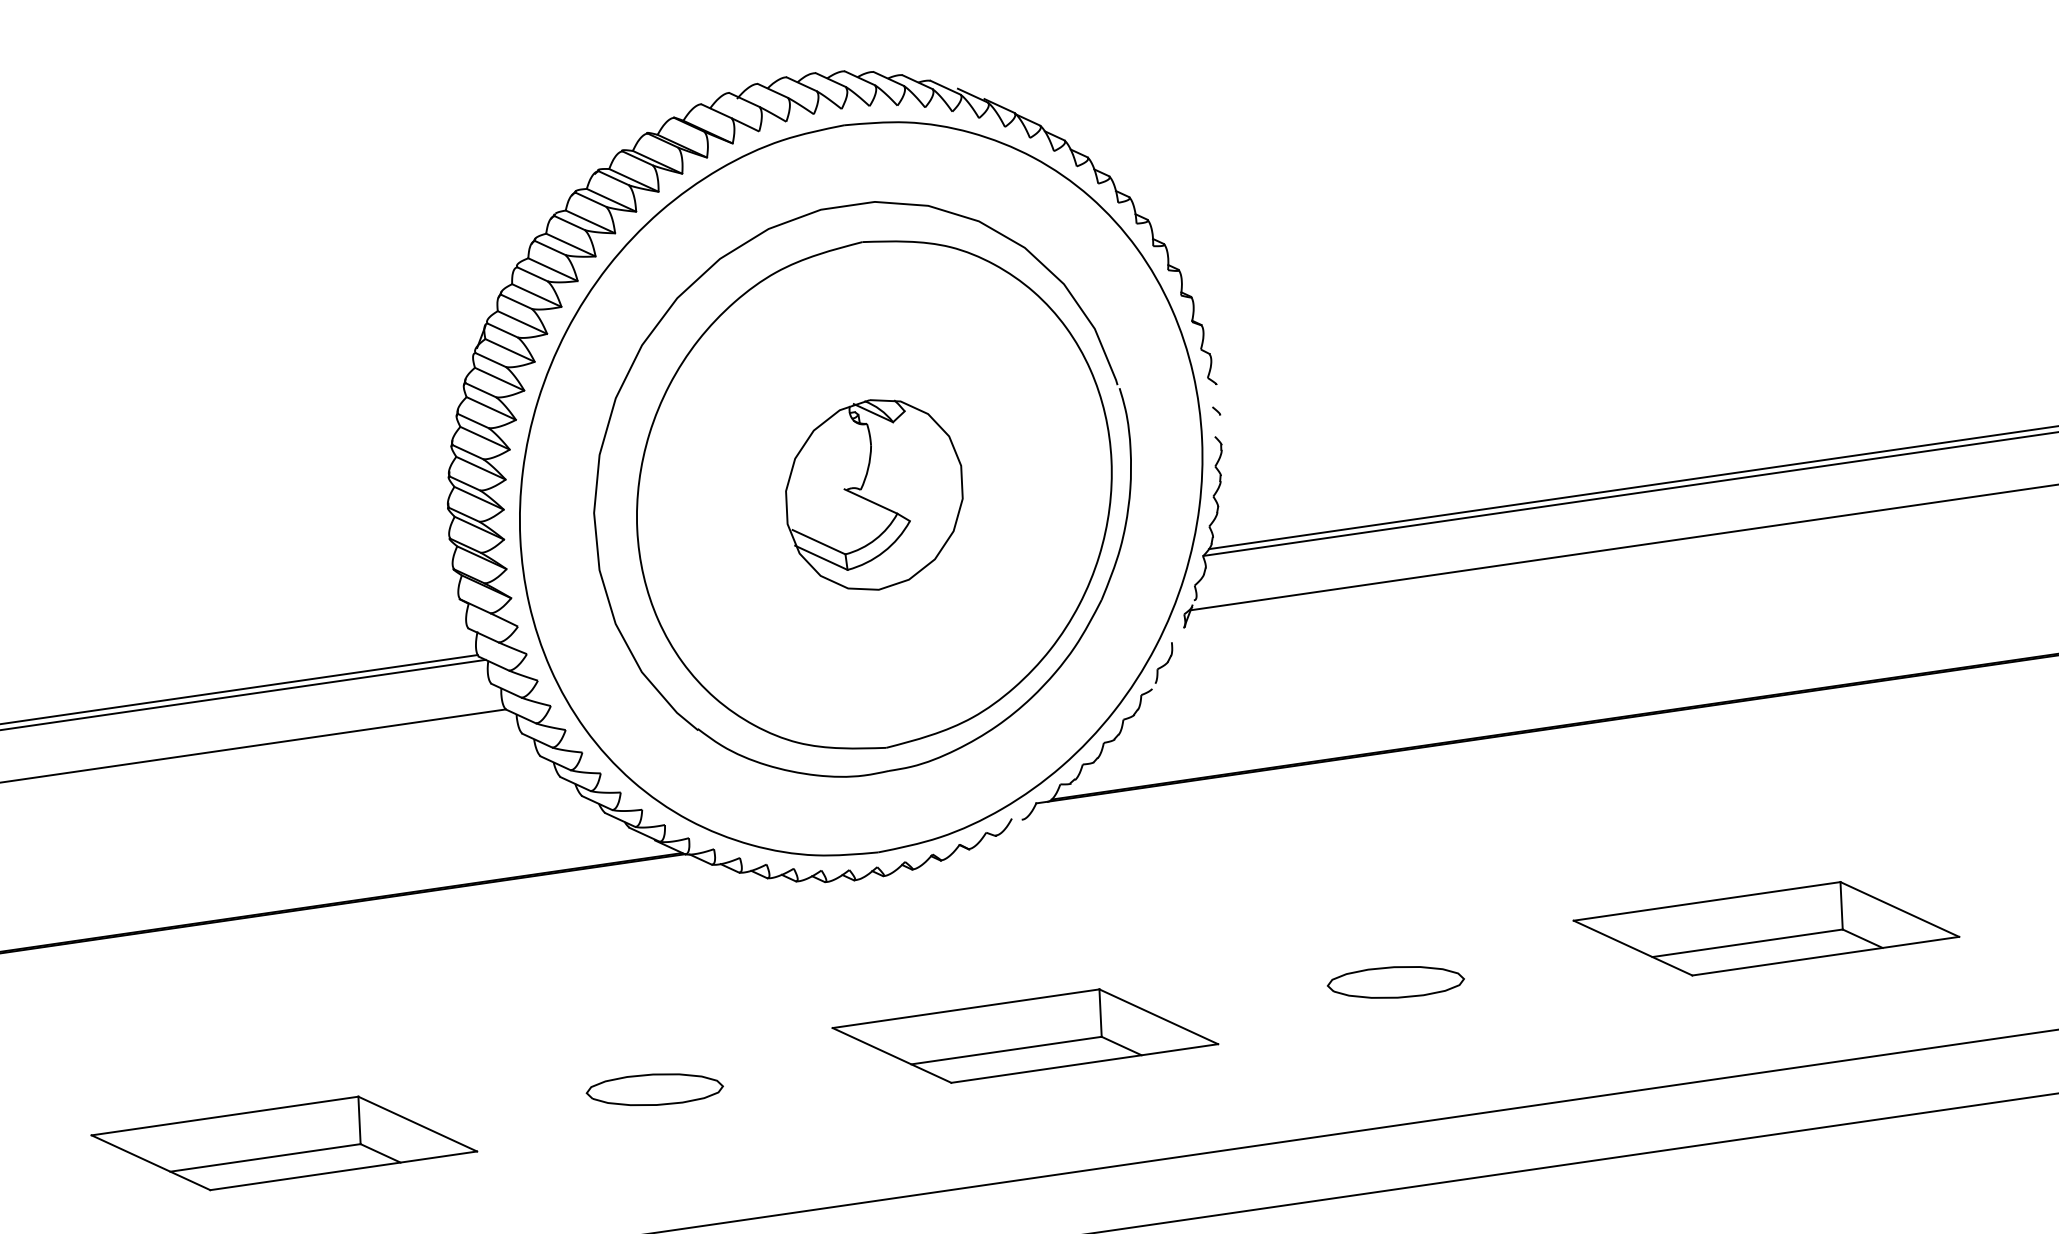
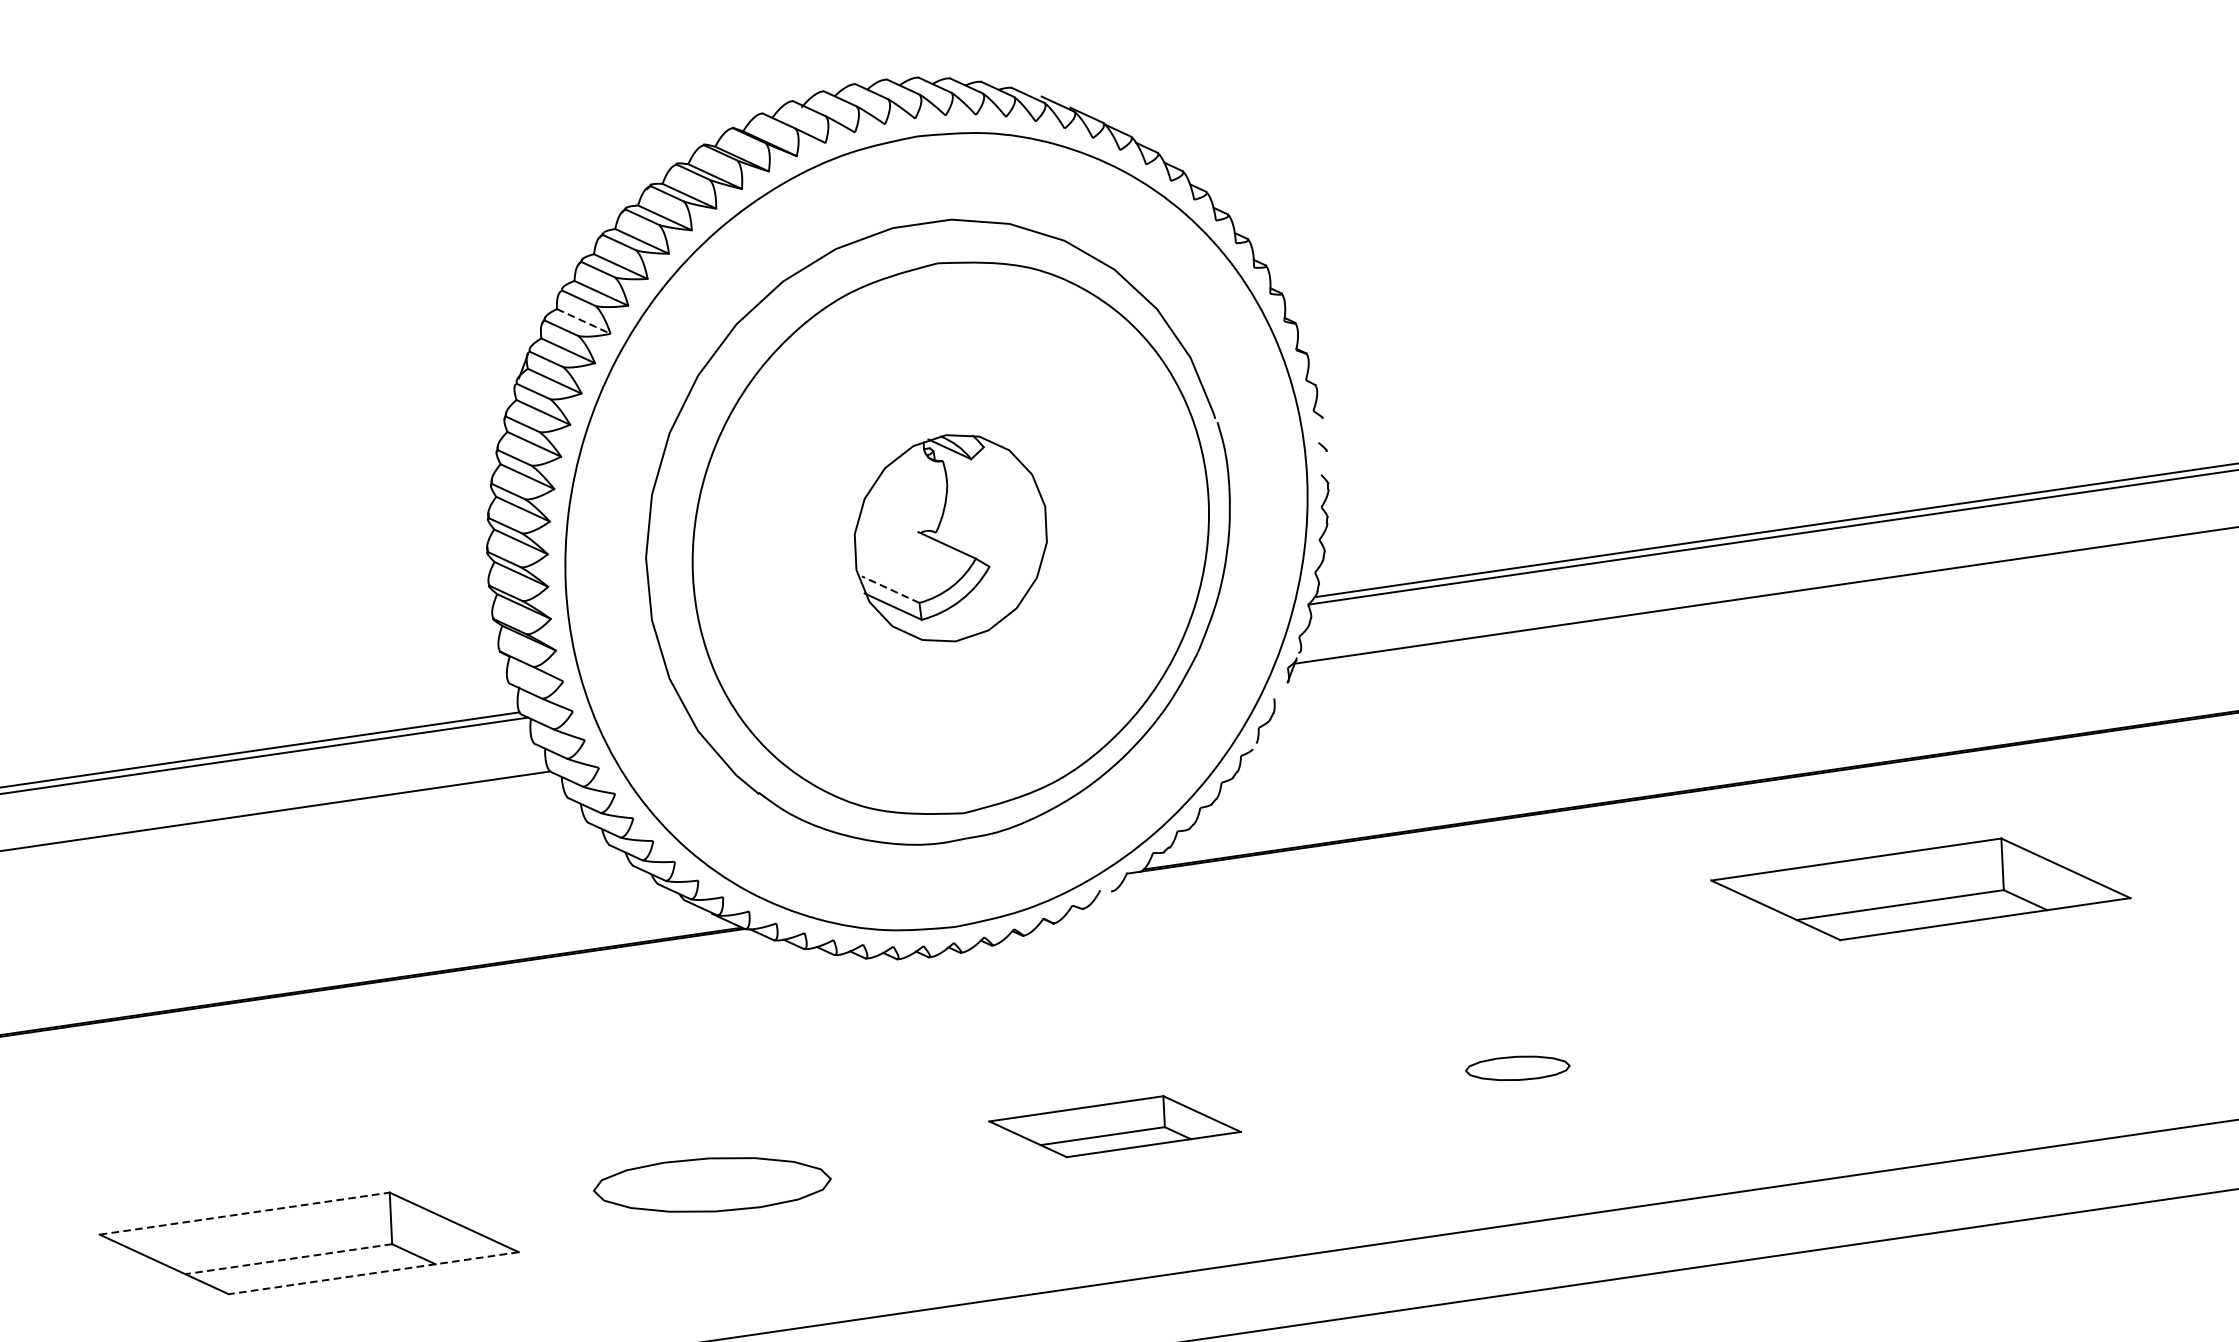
line: (537, 295) -> (584, 321), solid -> dashed
line: (818, 542) -> (890, 589), solid -> dashed
part: (1766, 928) -> (1920, 889), moved
part: (1395, 982) -> (1517, 1068), size x0.7
part: (1025, 1035) -> (1115, 1126), size x0.6
part: (654, 1089) -> (711, 1184), size x1.6
line: (225, 1116) -> (245, 1214), solid -> dashed
line: (265, 1157) -> (288, 1258), solid -> dashed
line: (343, 1170) -> (373, 1272), solid -> dashed

